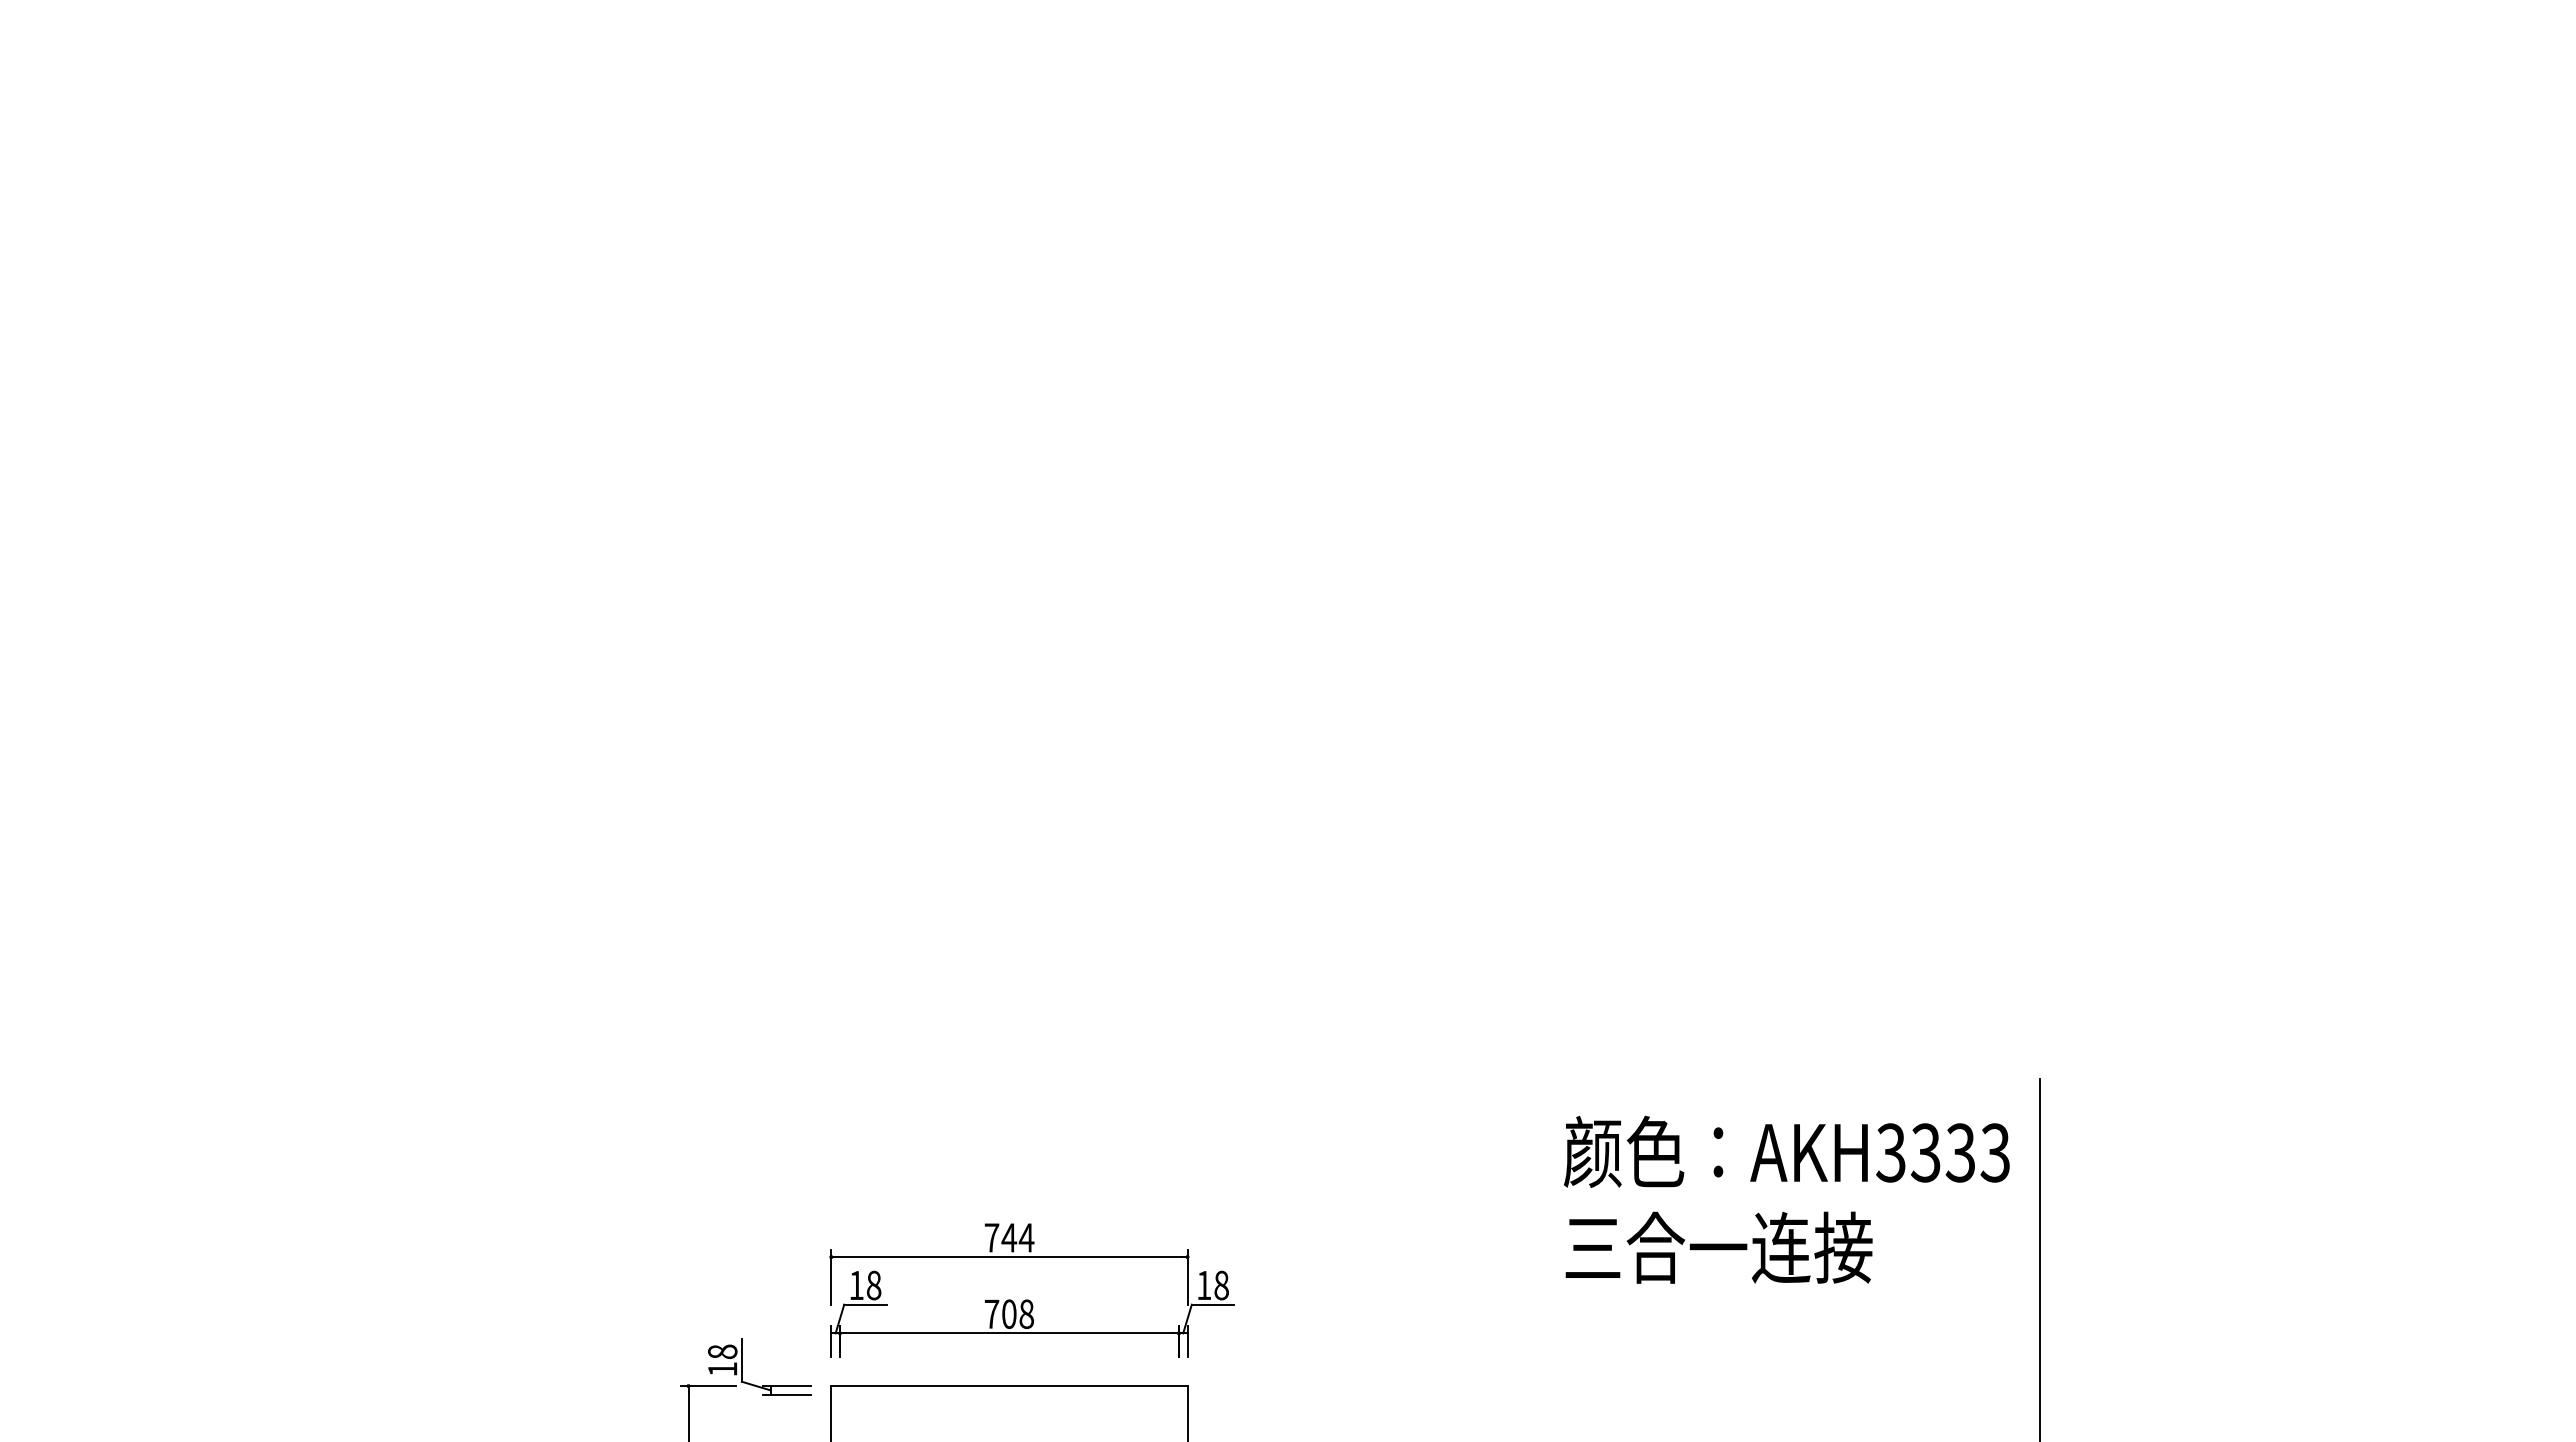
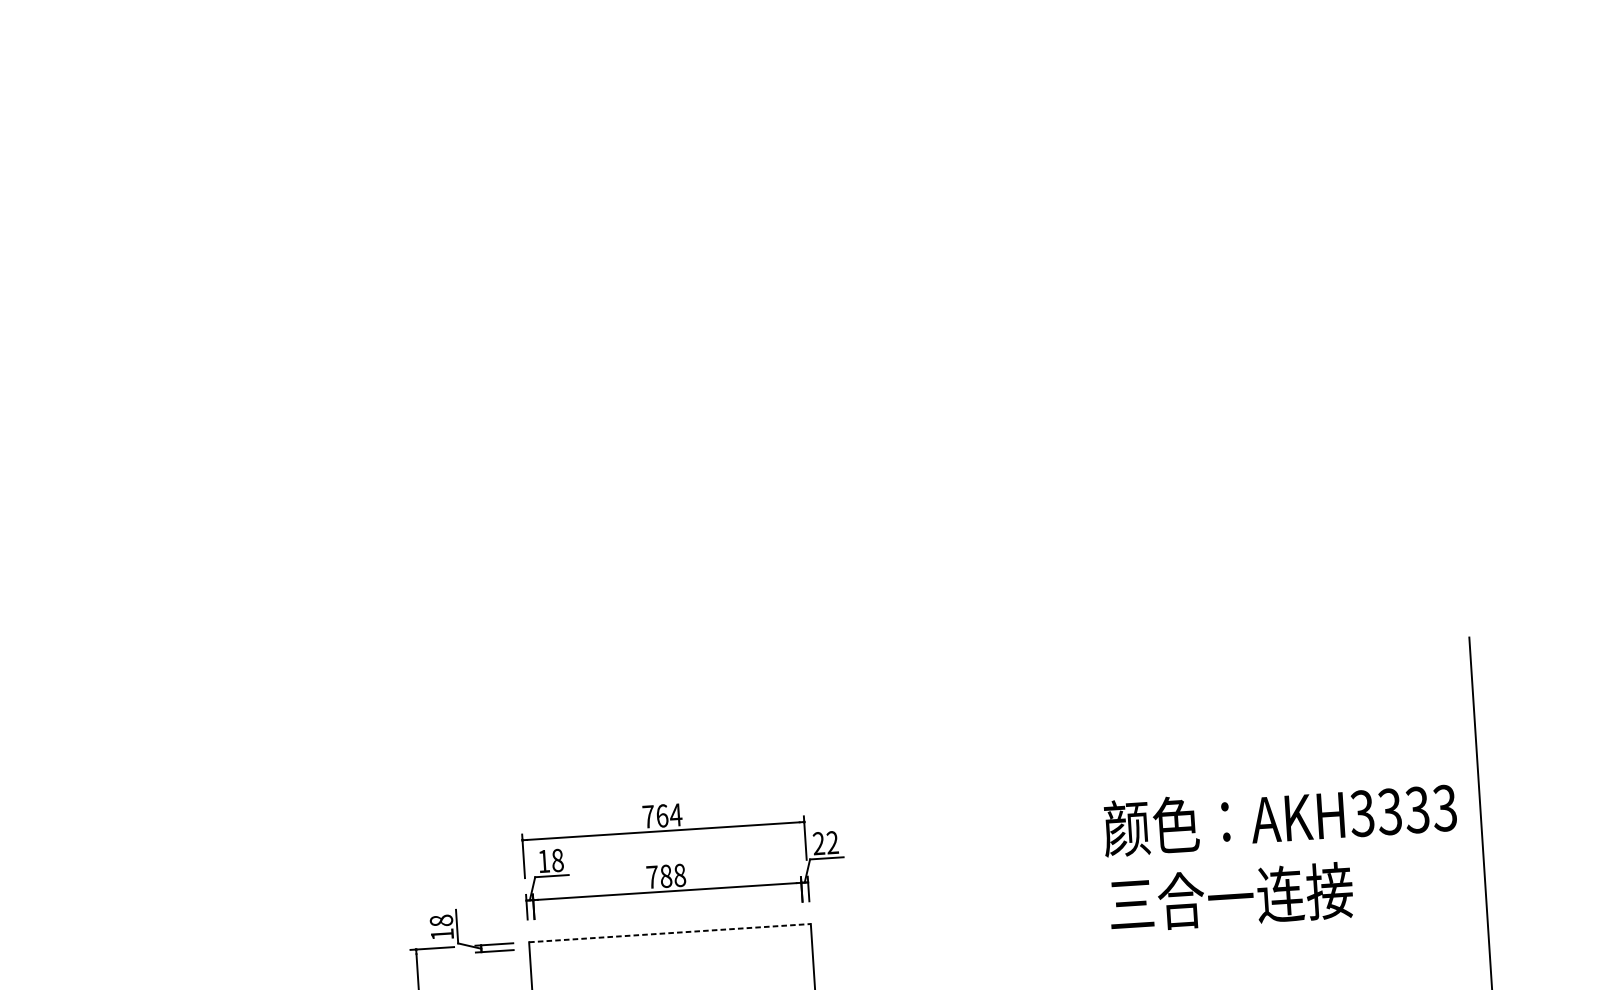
text: (1786, 1199) -> (1282, 855), moved
text: (1009, 1237) -> (662, 815), 744 -> 764
text: (1212, 1285) -> (825, 843), 18 -> 22
text: (1009, 1313) -> (666, 875), 708 -> 788
line: (1009, 1386) -> (670, 933), solid -> dashed

